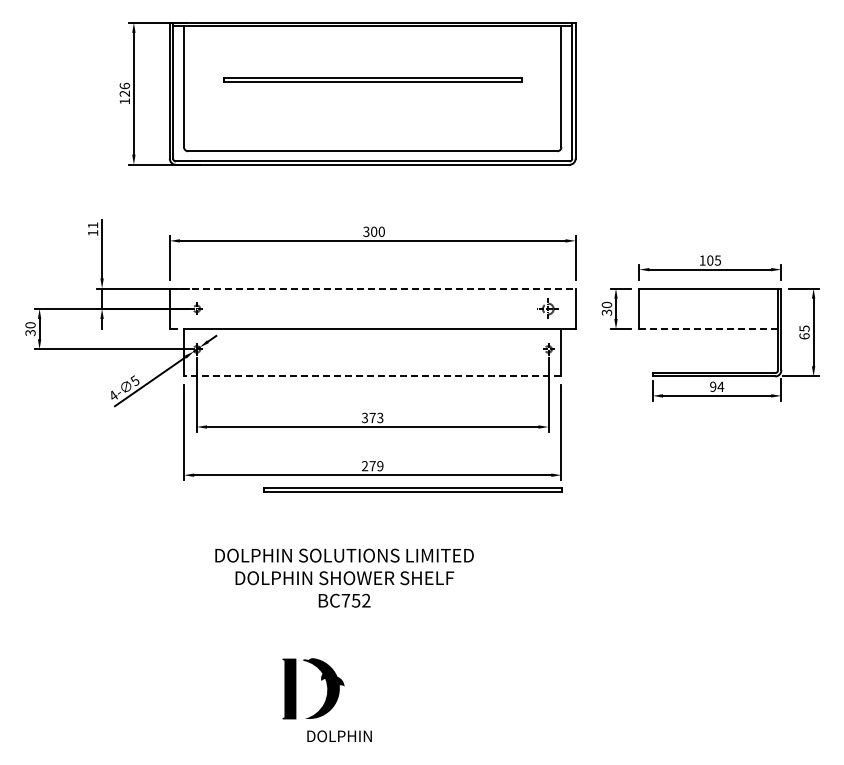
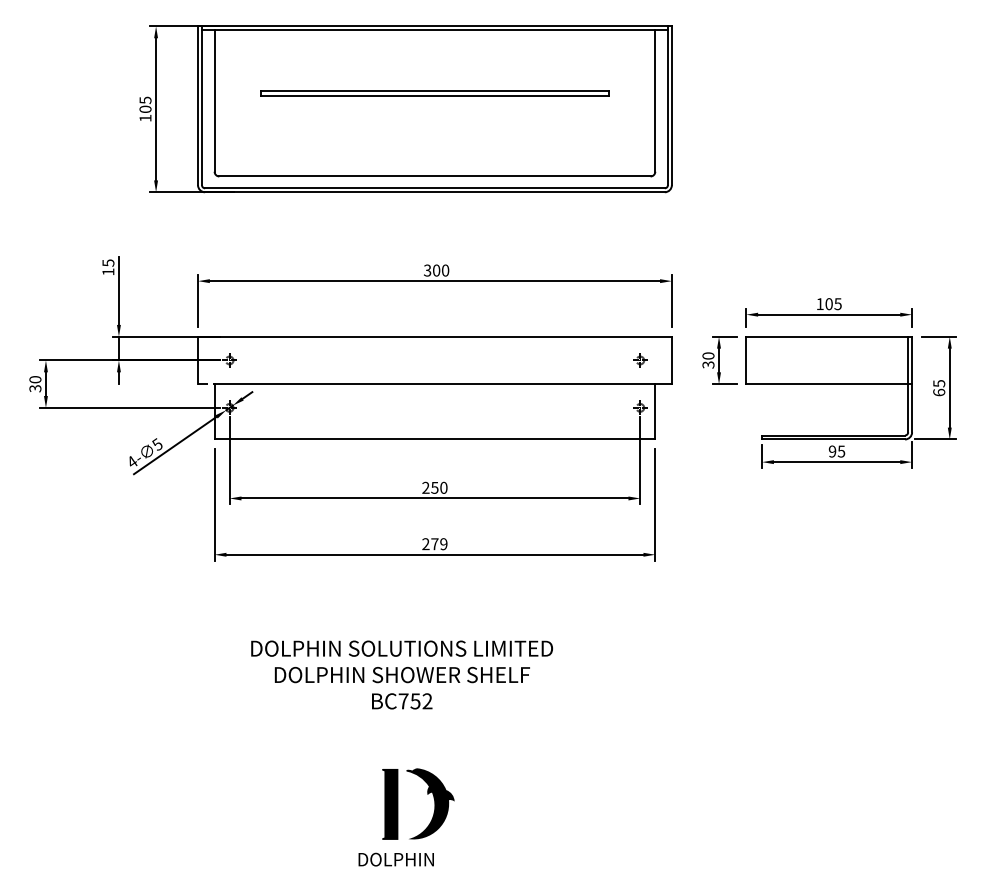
text: (124, 89) -> (145, 104), 126 -> 105
text: (93, 225) -> (108, 263), 11 -> 15
line: (372, 288) -> (434, 336), dashed -> solid
part: (548, 308) -> (640, 360), size x0.62
line: (710, 329) -> (829, 384), dashed -> solid
line: (372, 376) -> (434, 439), dashed -> solid
text: (720, 386) -> (841, 451), 94 -> 95
text: (372, 418) -> (434, 488), 373 -> 250
part: (412, 489) -> (481, 571), removed
part: (321, 680) -> (427, 794), moved

